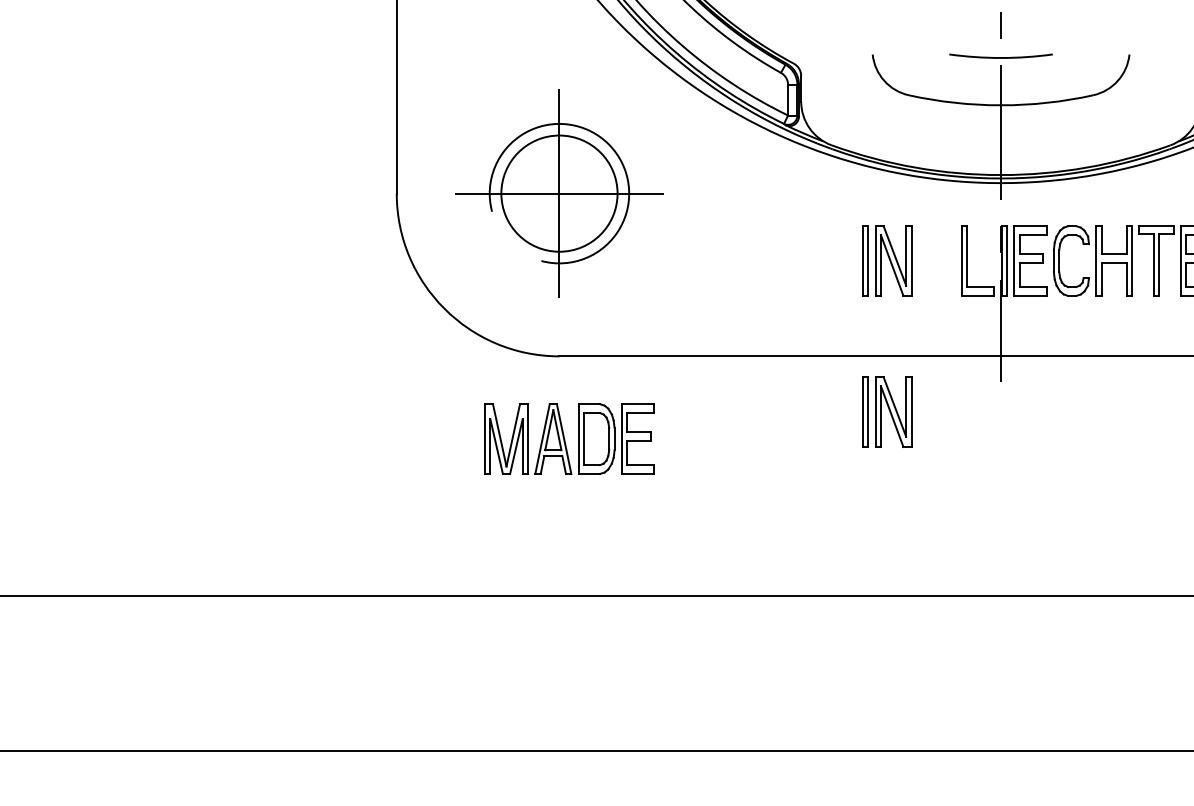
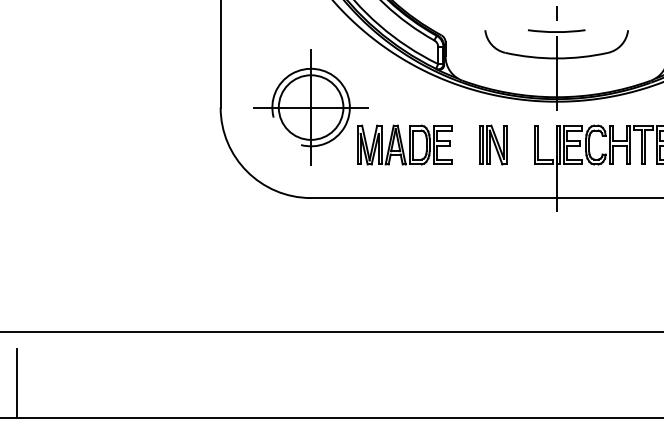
part: (887, 411) -> (493, 228), removed
part: (569, 438) -> (404, 144), moved
line: (31, 688) -> (17, 382), added

